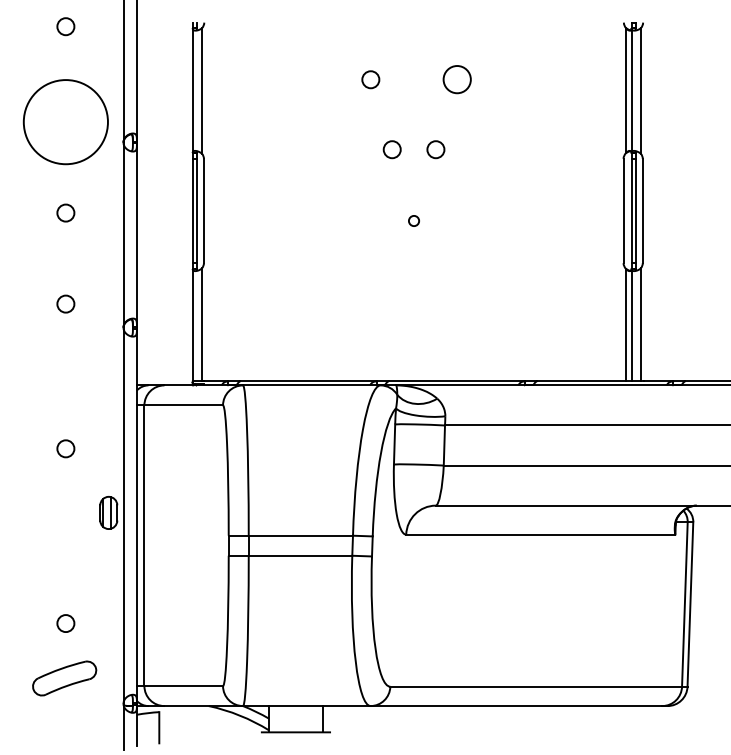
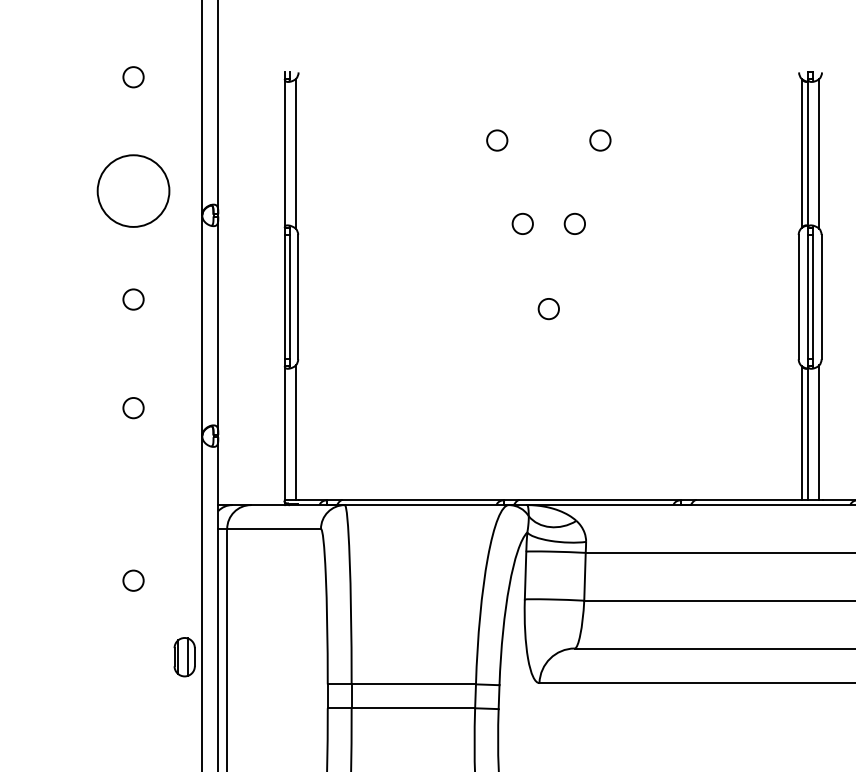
circle: (457, 79) -> (600, 140), size x0.62
circle: (65, 122) -> (133, 191), size x0.71
circle: (413, 220) -> (548, 308), size x1.67

